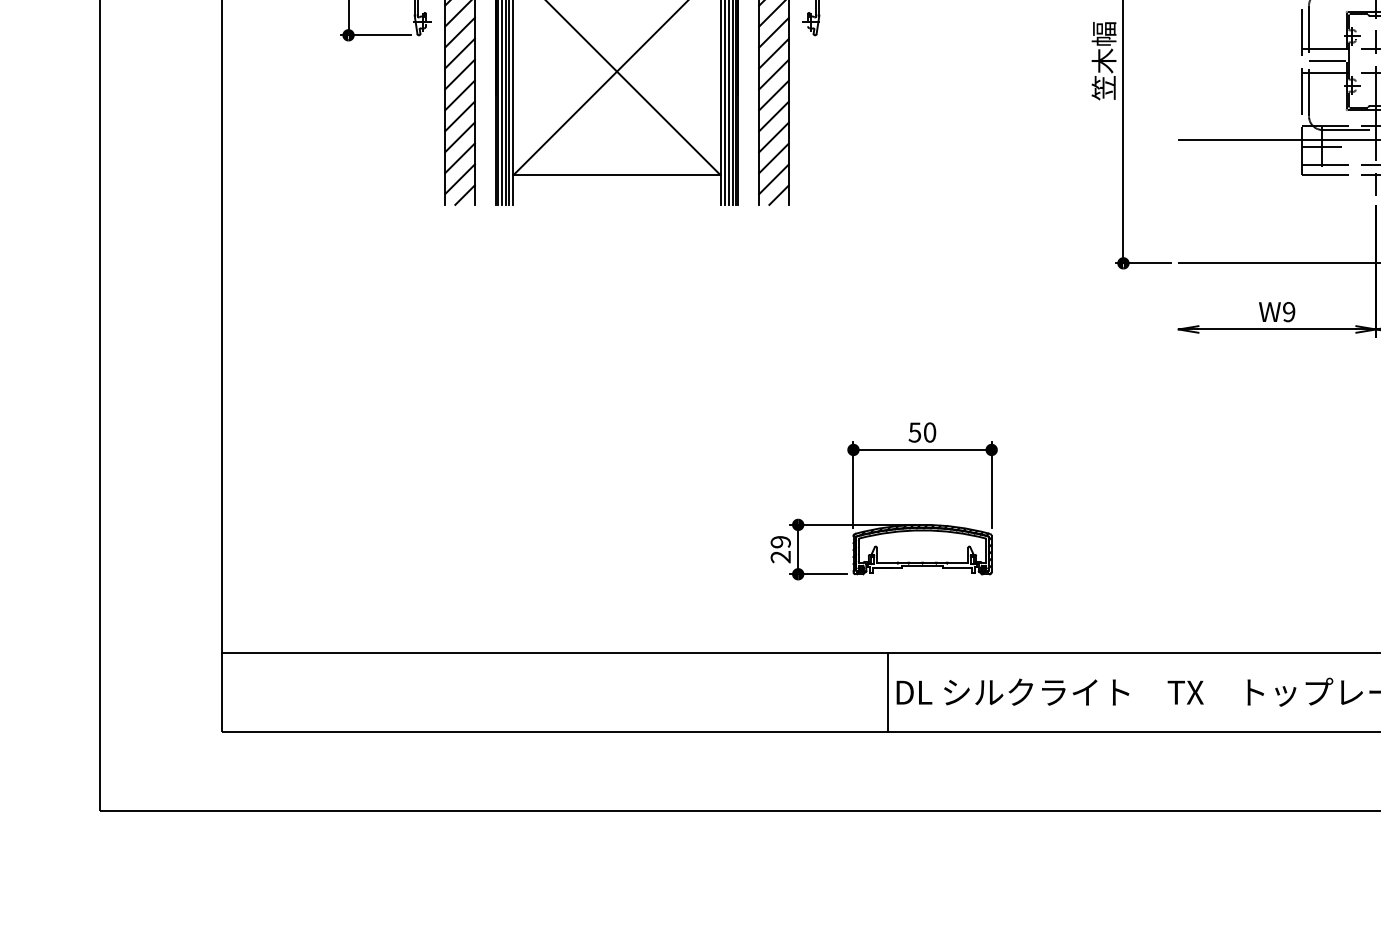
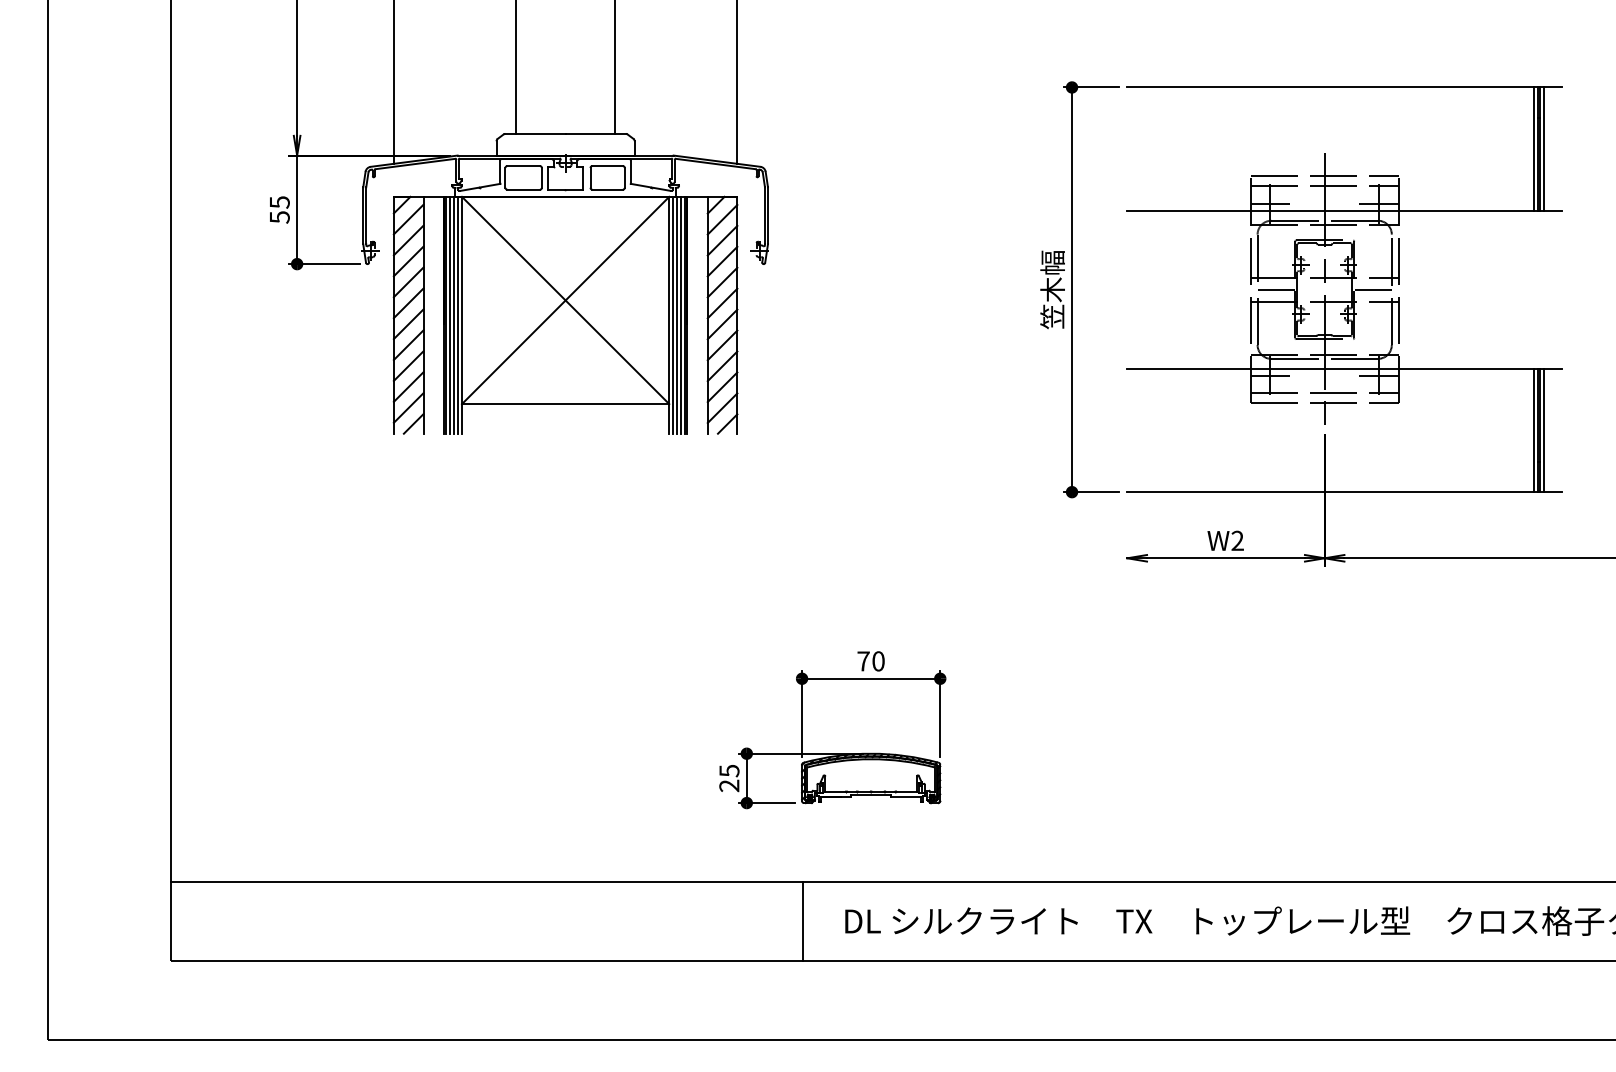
text: (1288, 312) -> (1237, 541), W9 -> W2
text: (914, 432) -> (863, 661), 50 -> 70
text: (780, 542) -> (729, 771), 29 -> 25
line: (887, 692) -> (802, 921), moved

